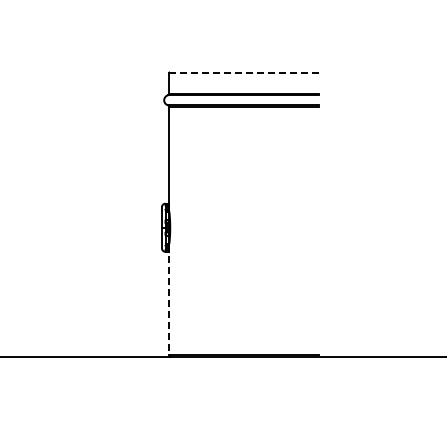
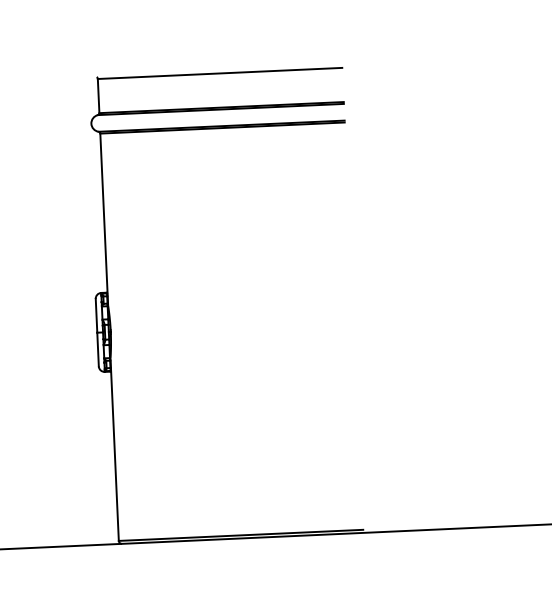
line: (243, 73) -> (219, 73), dashed -> solid
line: (169, 300) -> (115, 451), dashed -> solid

